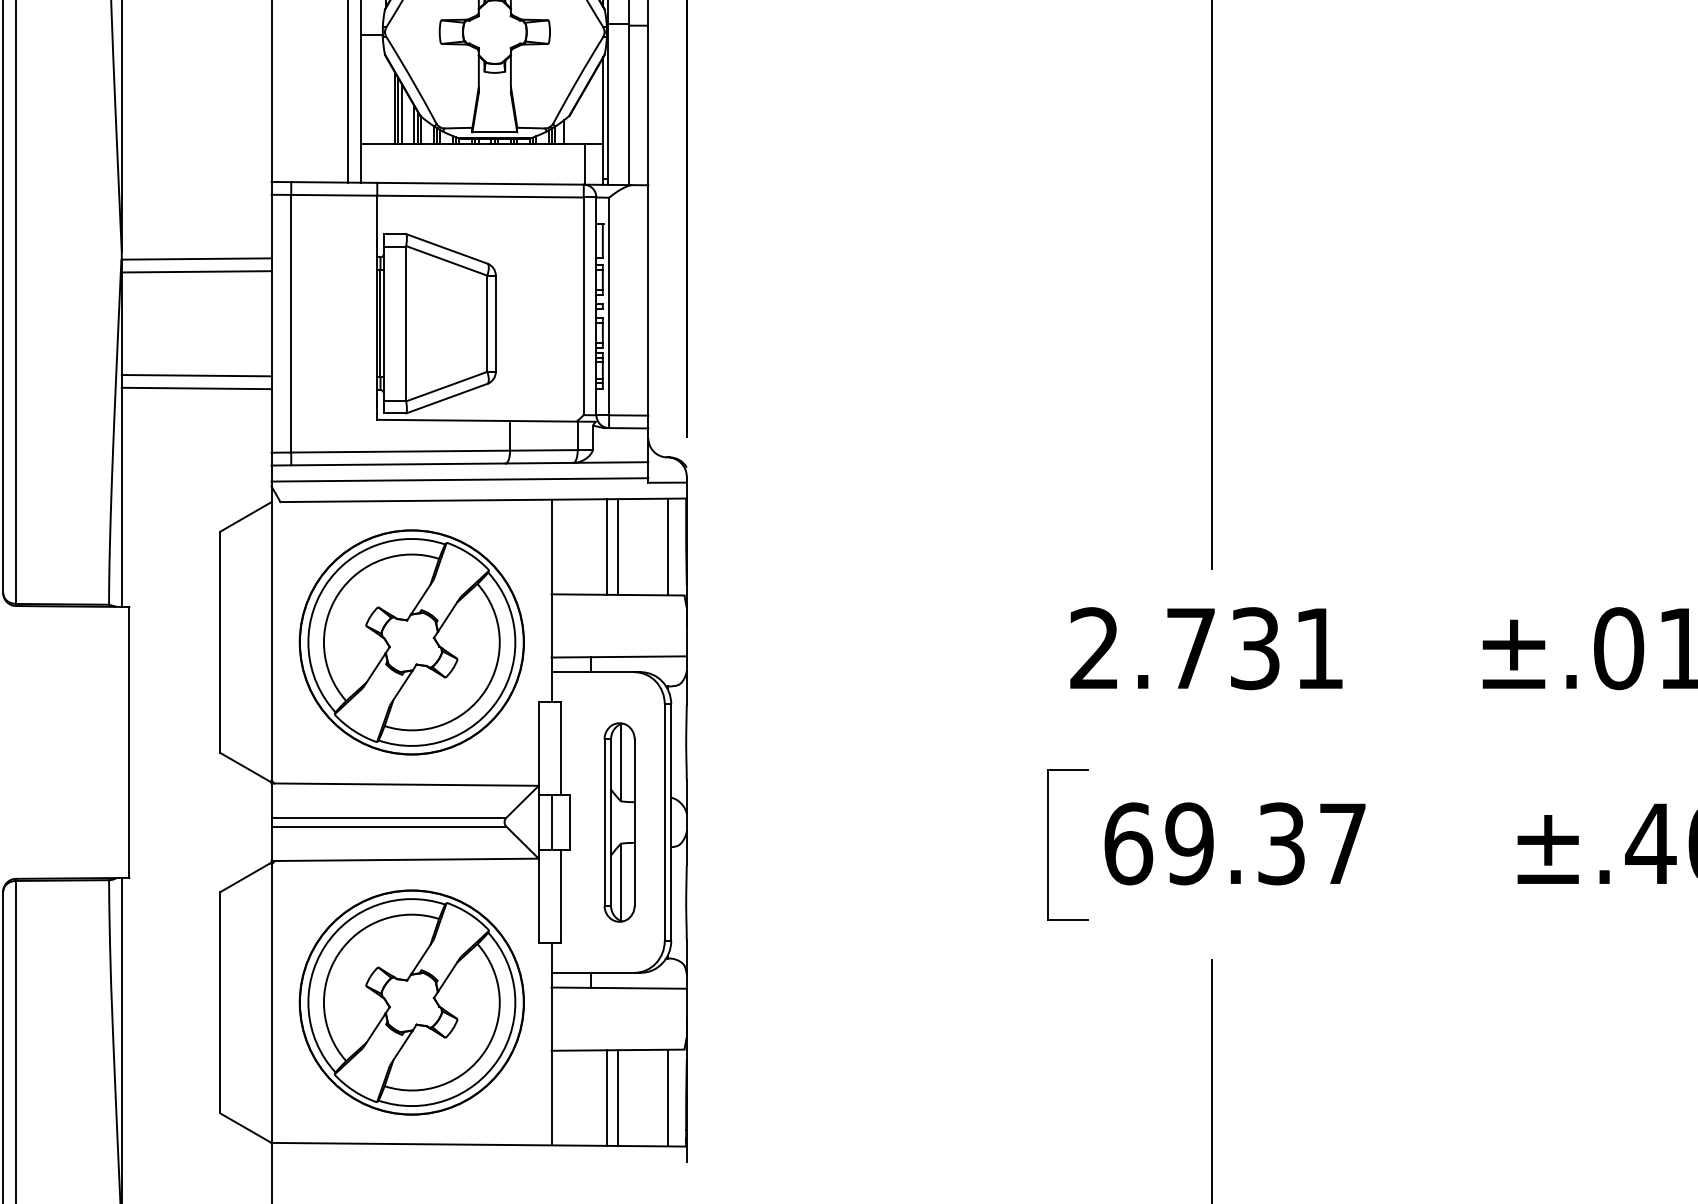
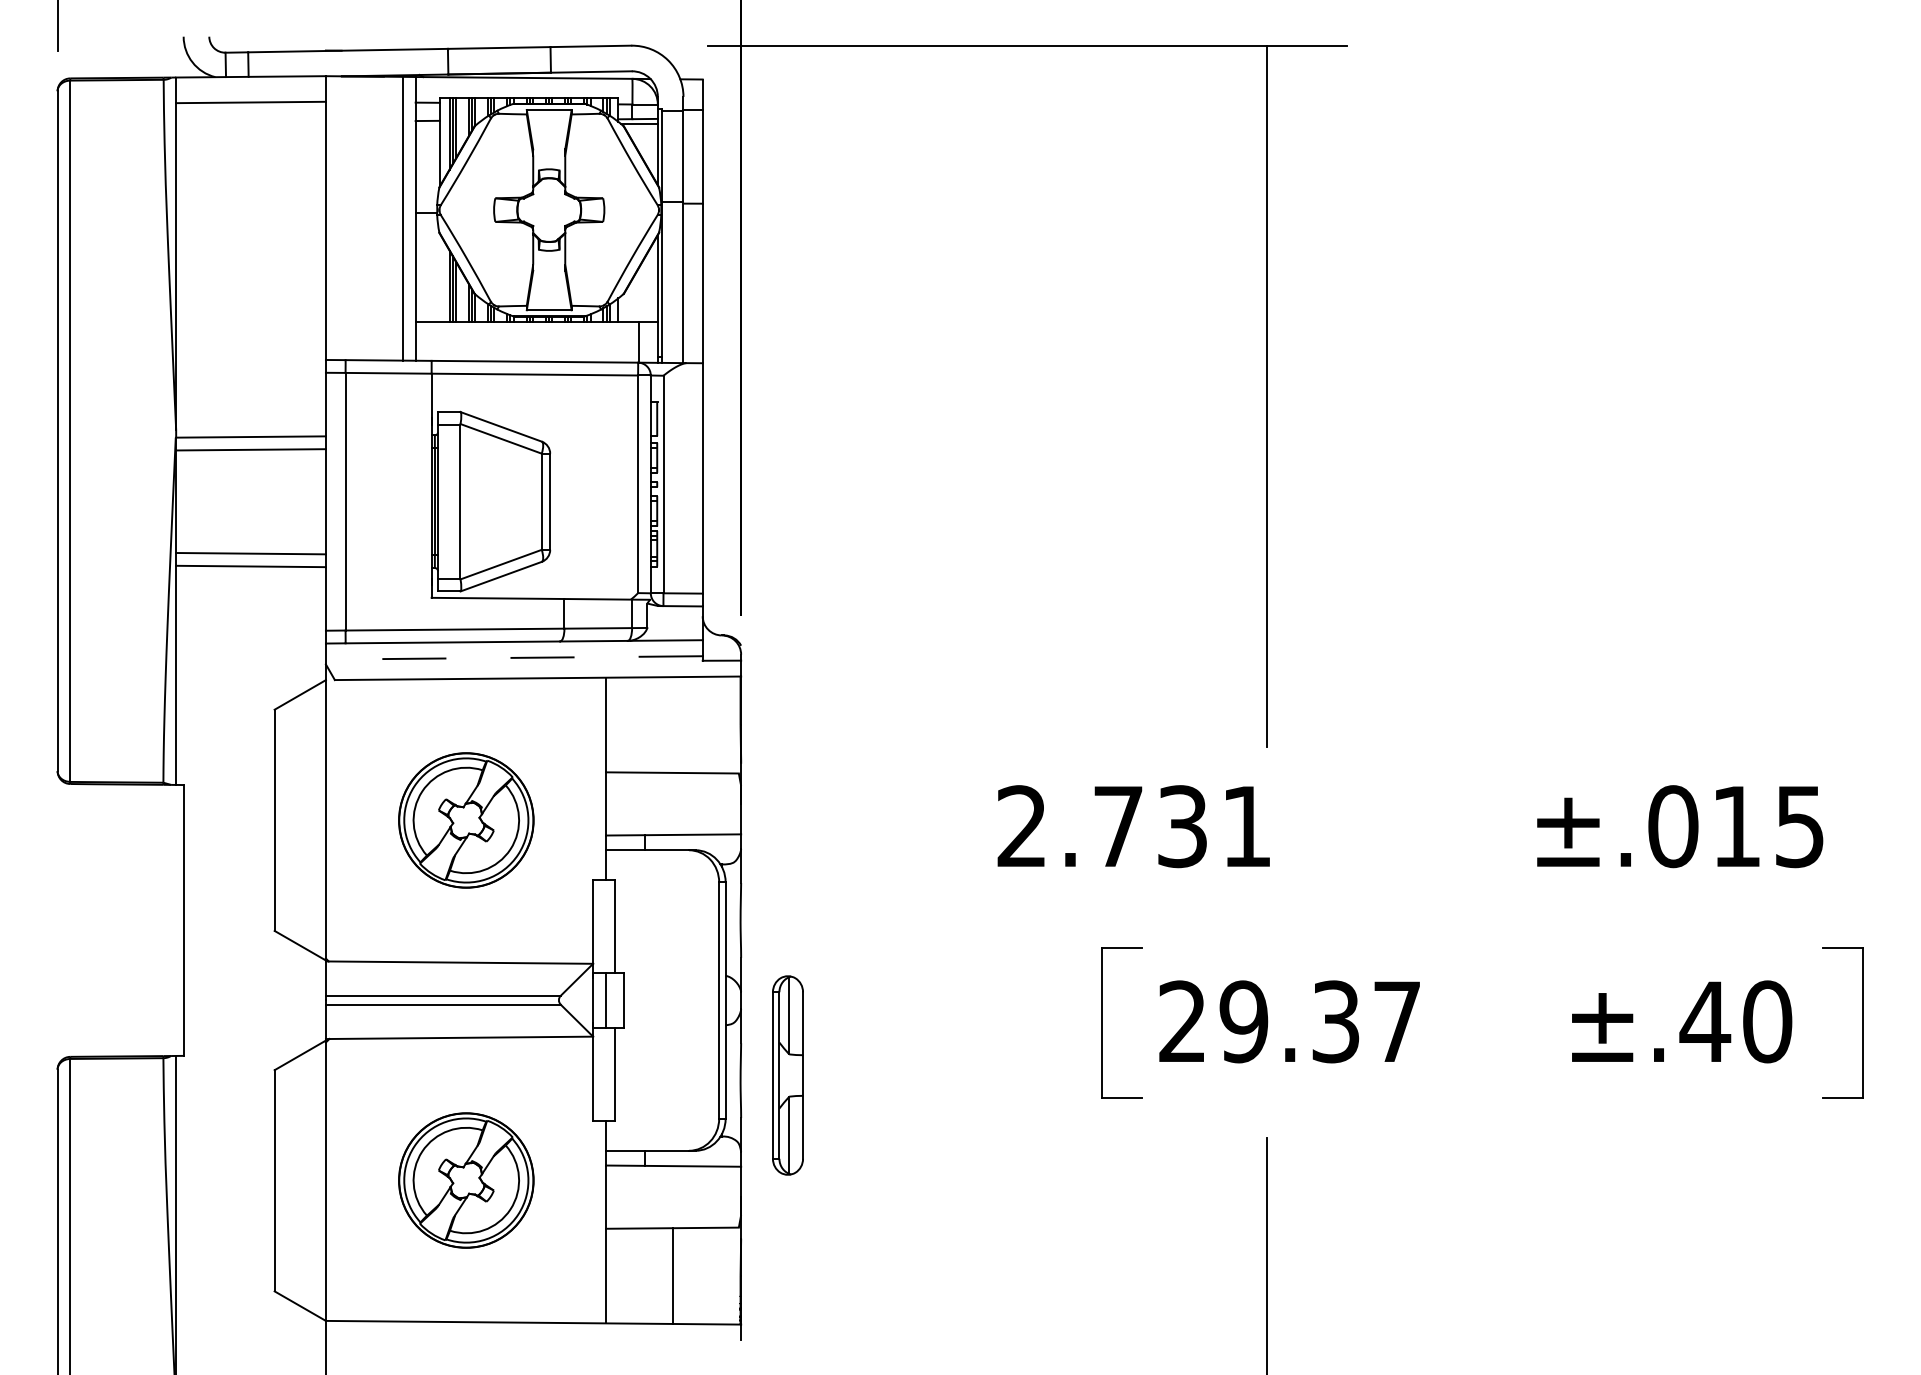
line: (459, 479) -> (513, 657), solid -> dashed
line: (607, 546) -> (661, 724), removed
line: (618, 546) -> (672, 724), removed
line: (668, 546) -> (722, 724), removed
part: (412, 642) -> (466, 820), size x0.6
text: (1206, 648) -> (1133, 826), moved
part: (619, 822) -> (787, 1075), moved
text: (1129, 843) -> (1183, 1021), 69.37 -> 29.37
part: (412, 1002) -> (466, 1180), size x0.6
line: (607, 1097) -> (661, 1275), removed
line: (668, 1097) -> (722, 1275), removed

